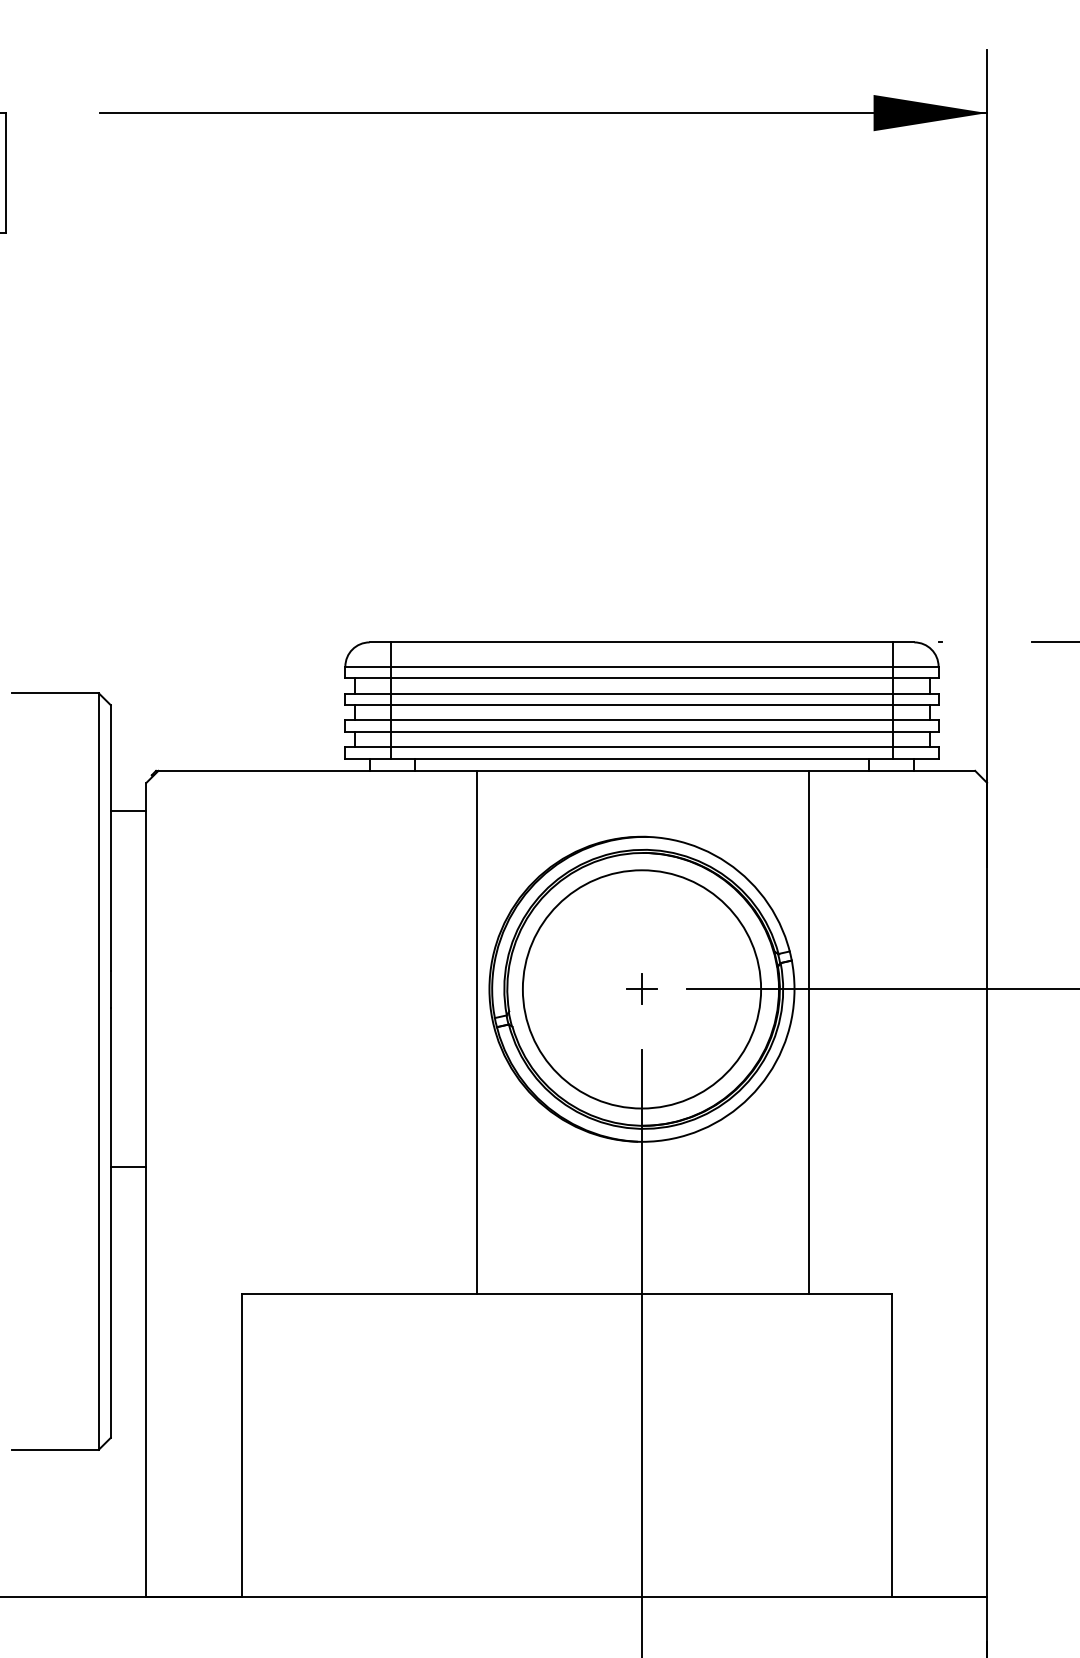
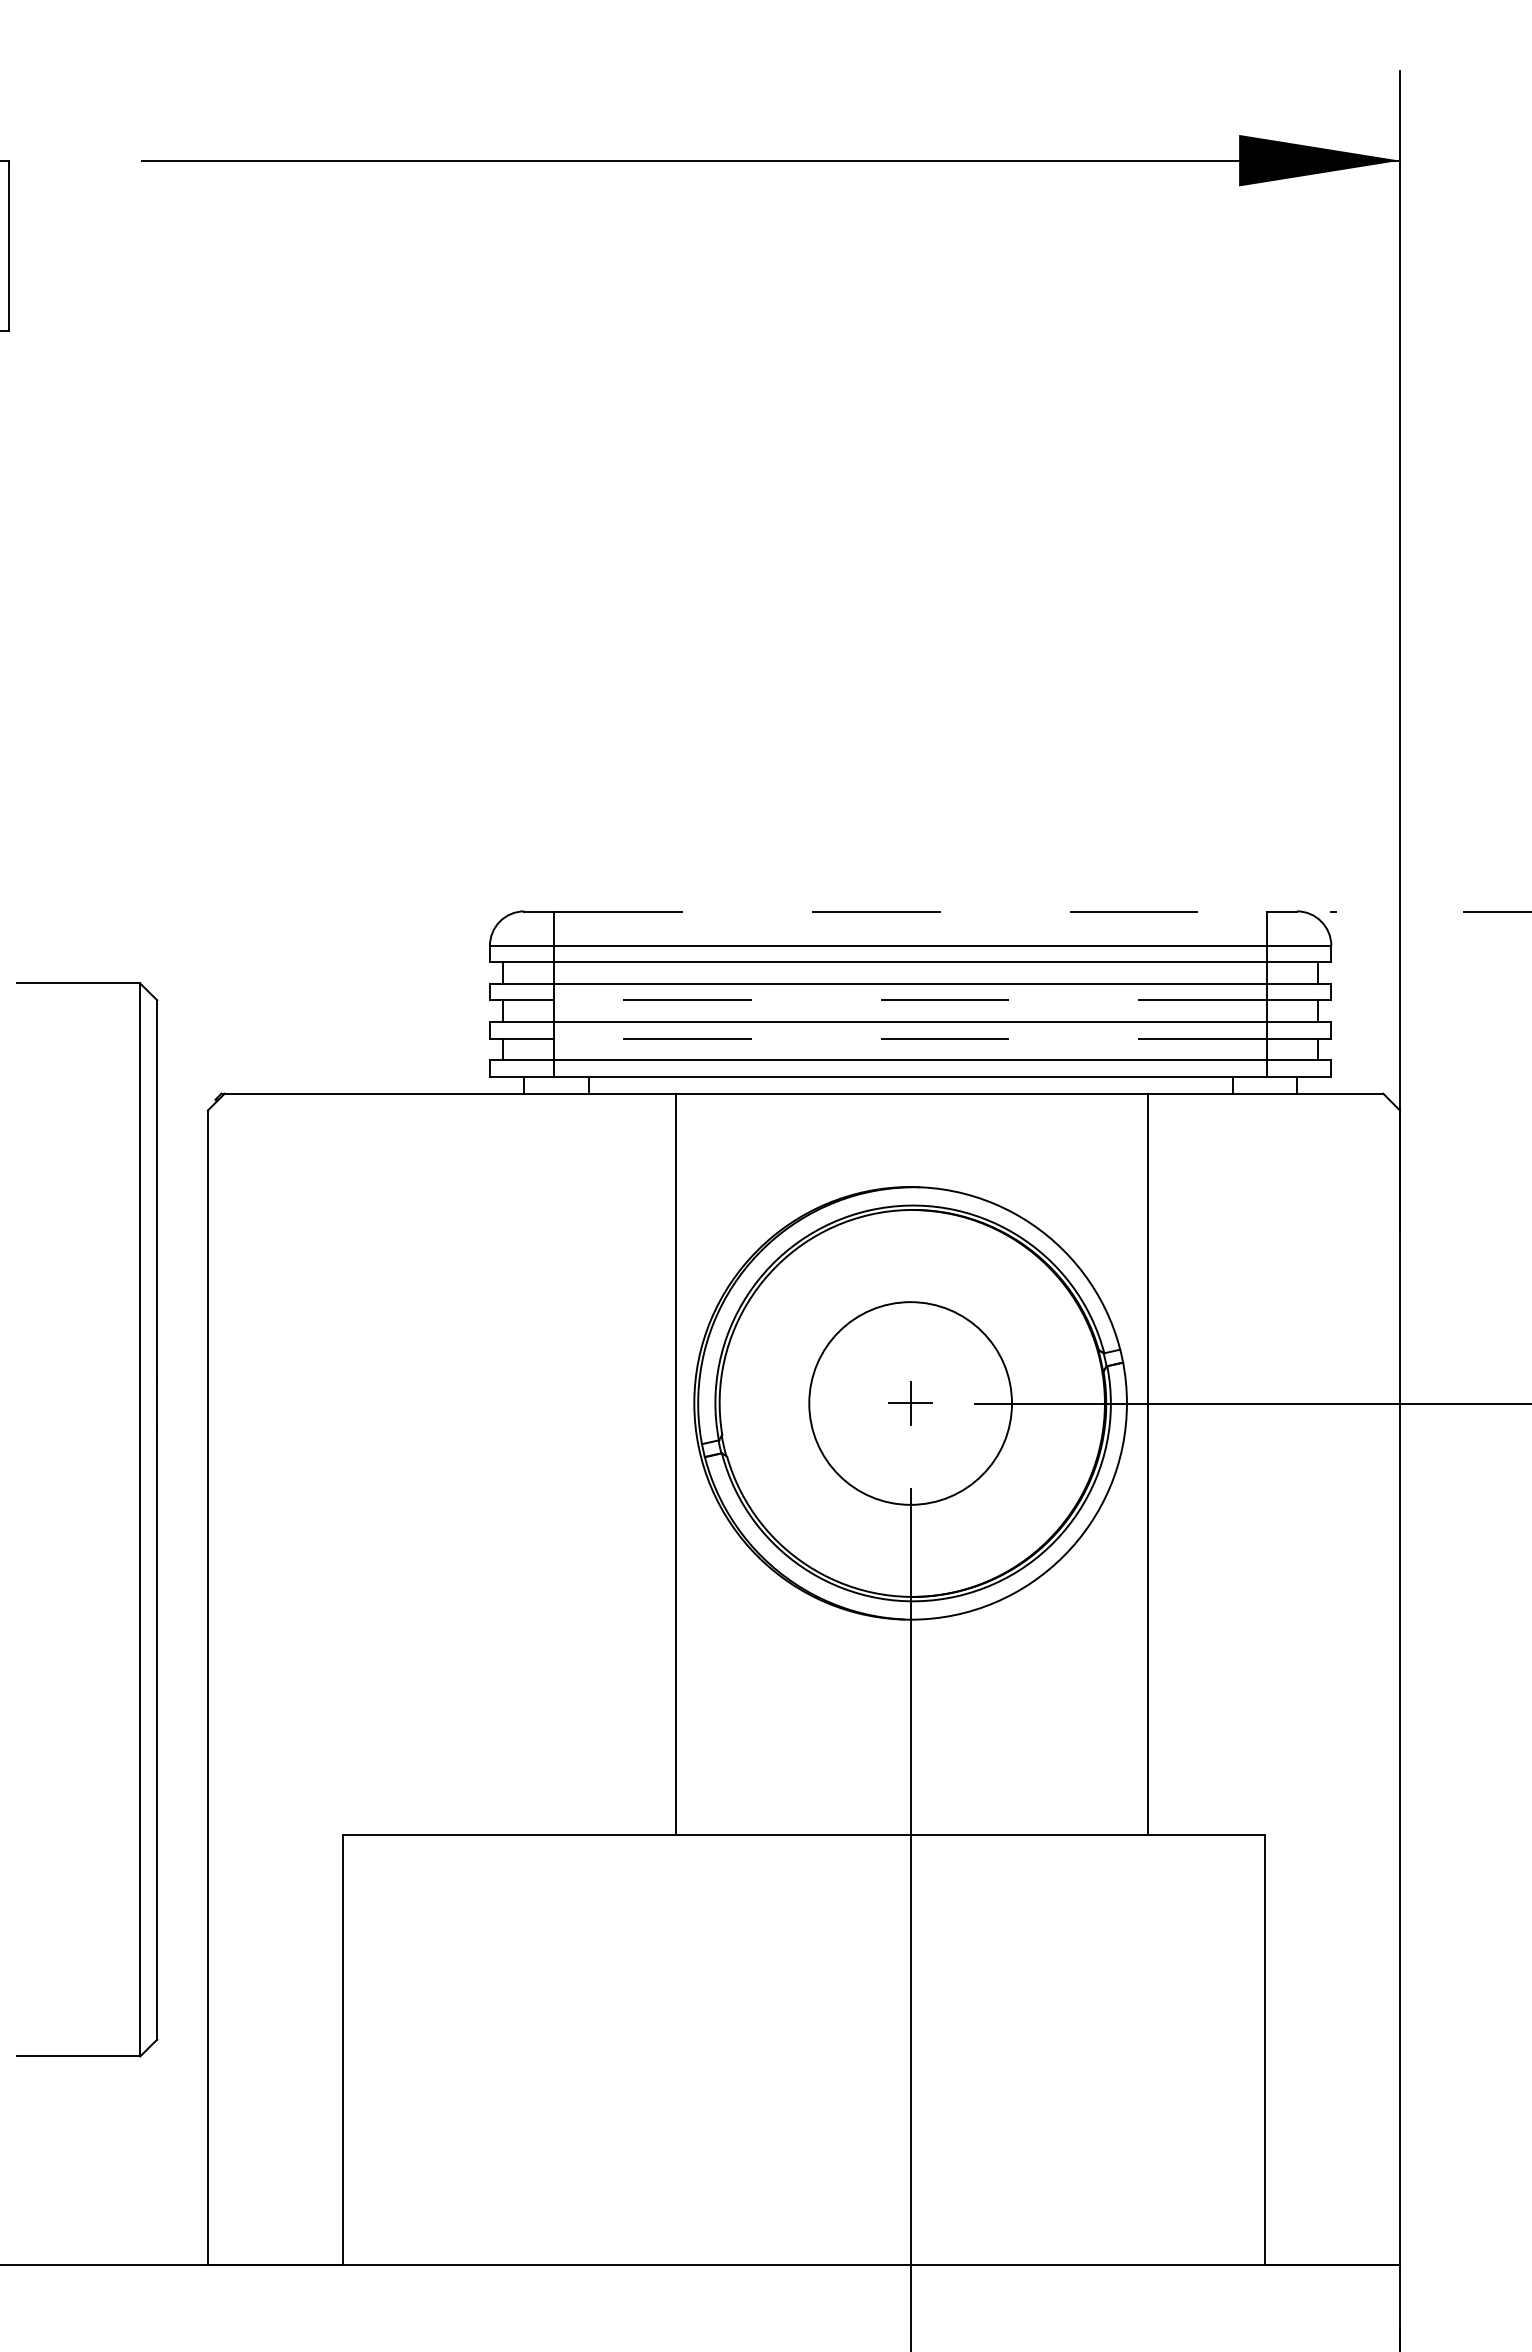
line: (642, 642) -> (911, 911), solid -> dashed
line: (641, 705) -> (910, 1000), solid -> dashed
line: (641, 732) -> (910, 1038), solid -> dashed
line: (128, 811) -> (182, 1150), removed
circle: (641, 989) -> (910, 1403), size x0.6
line: (128, 1167) -> (182, 1656), removed

